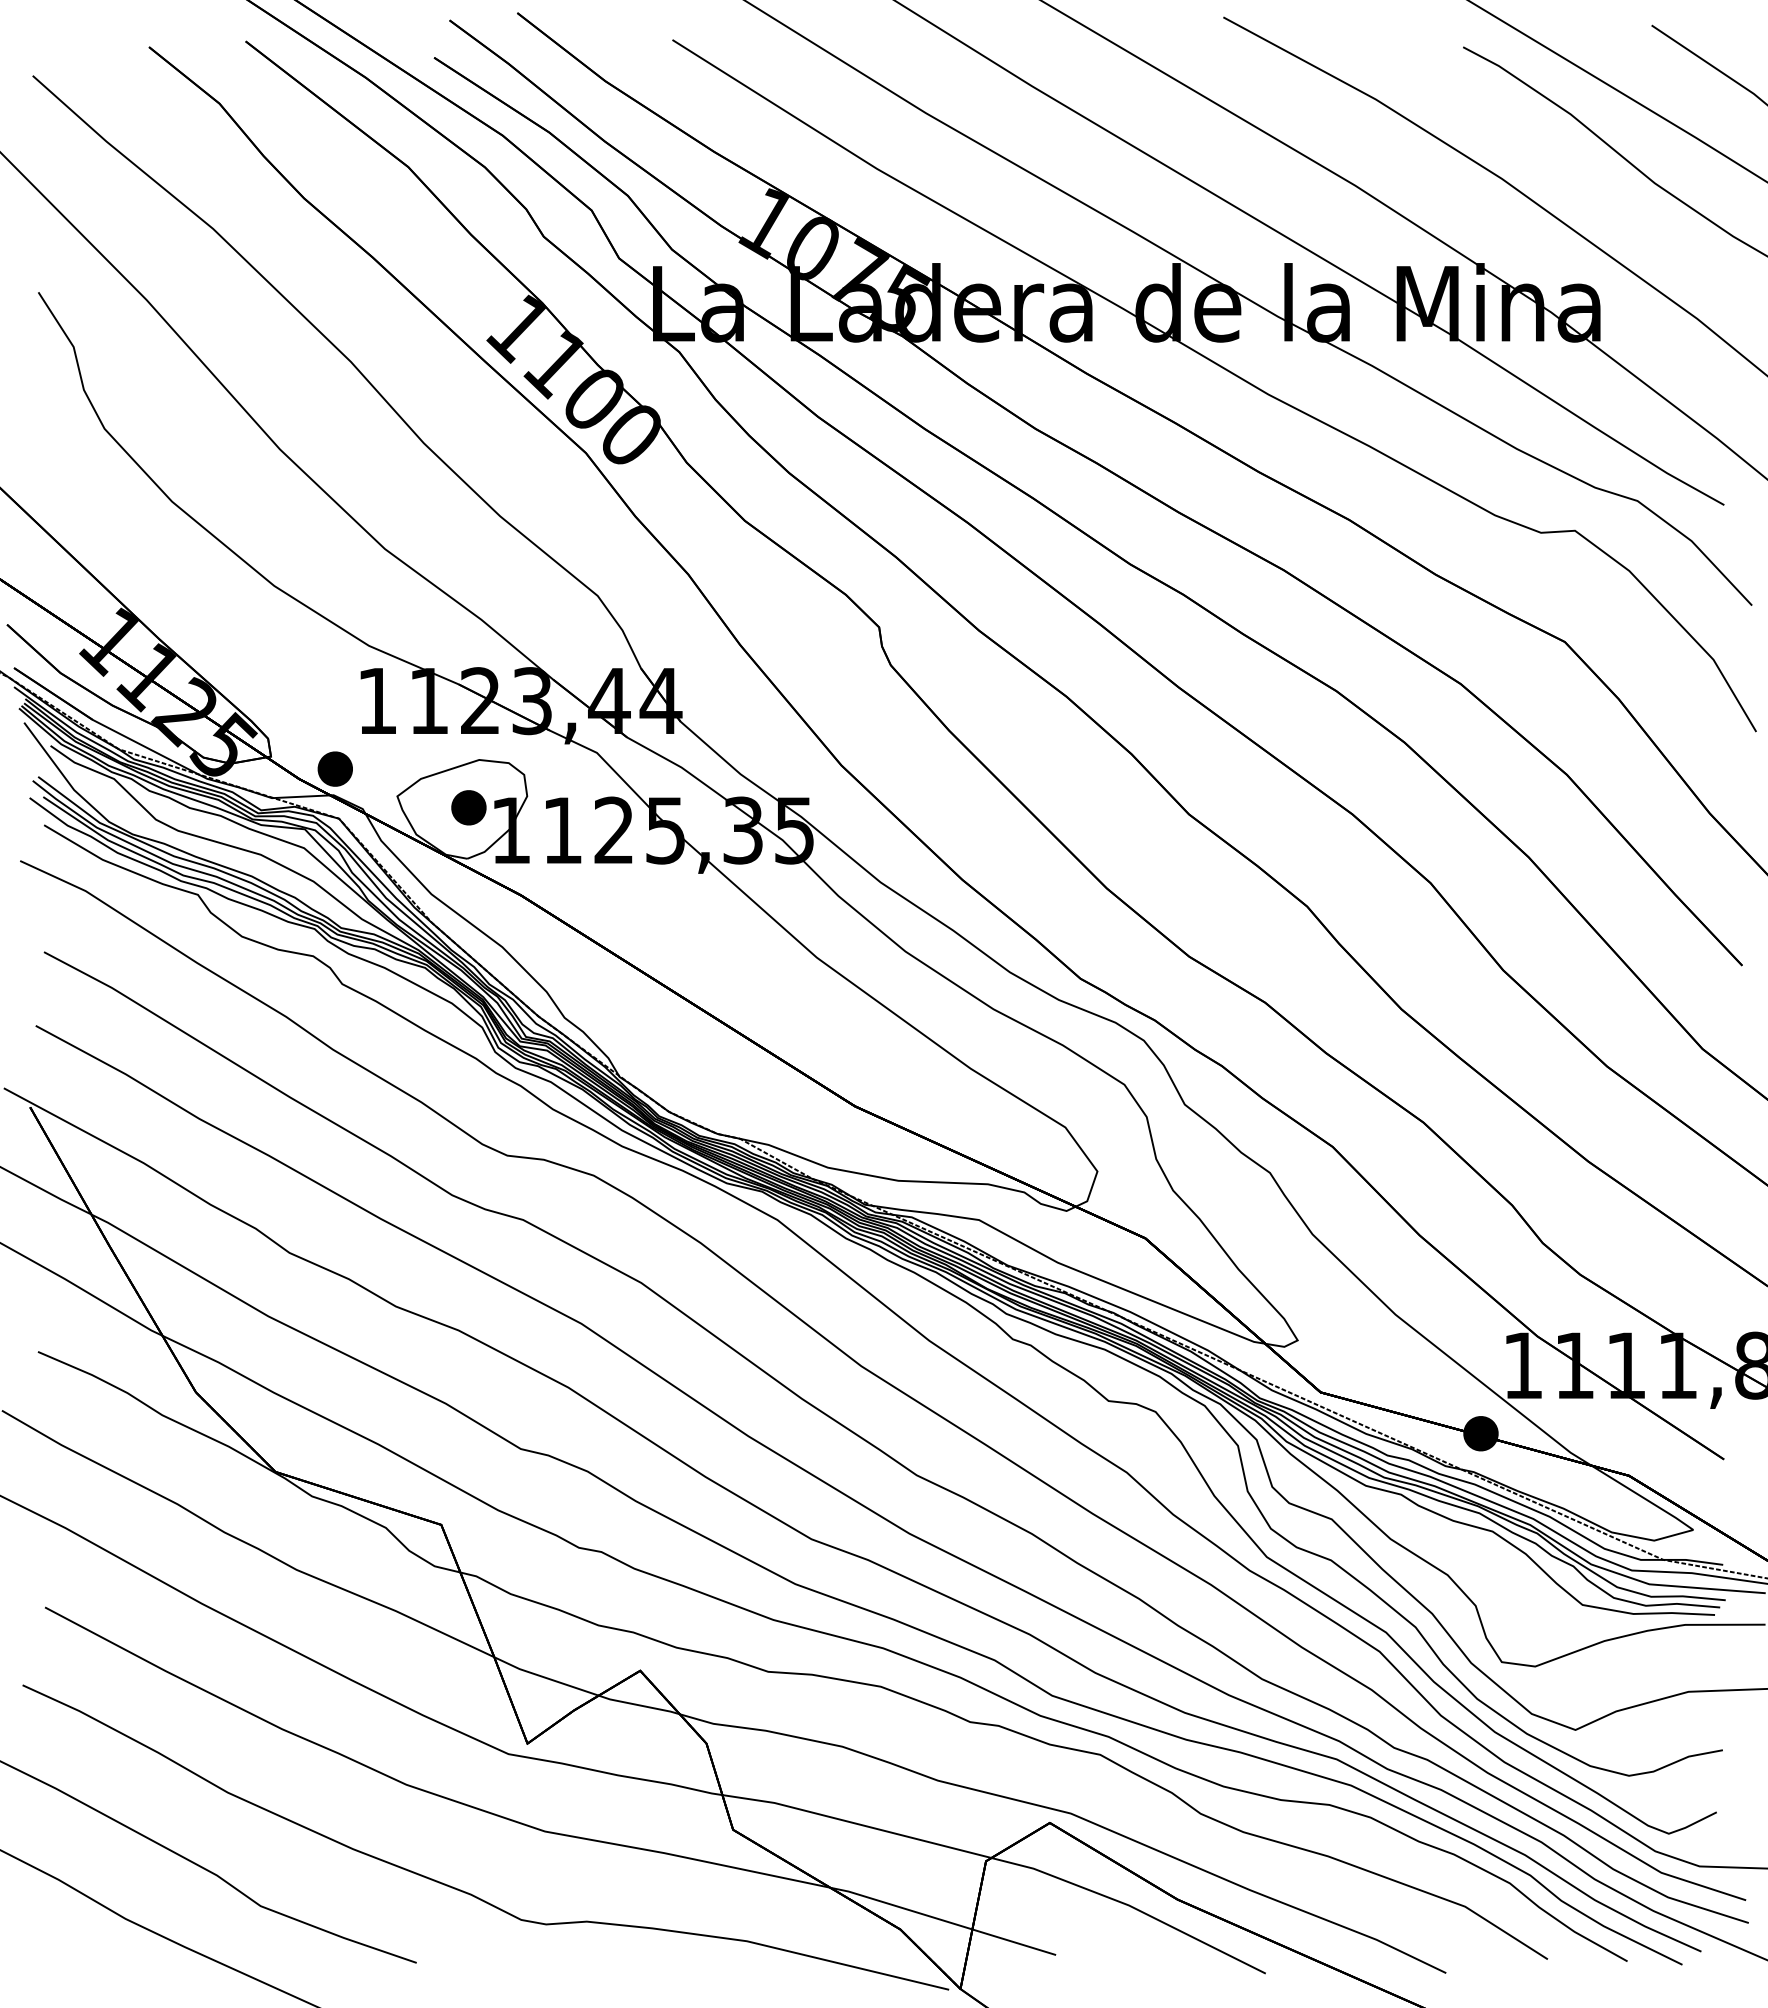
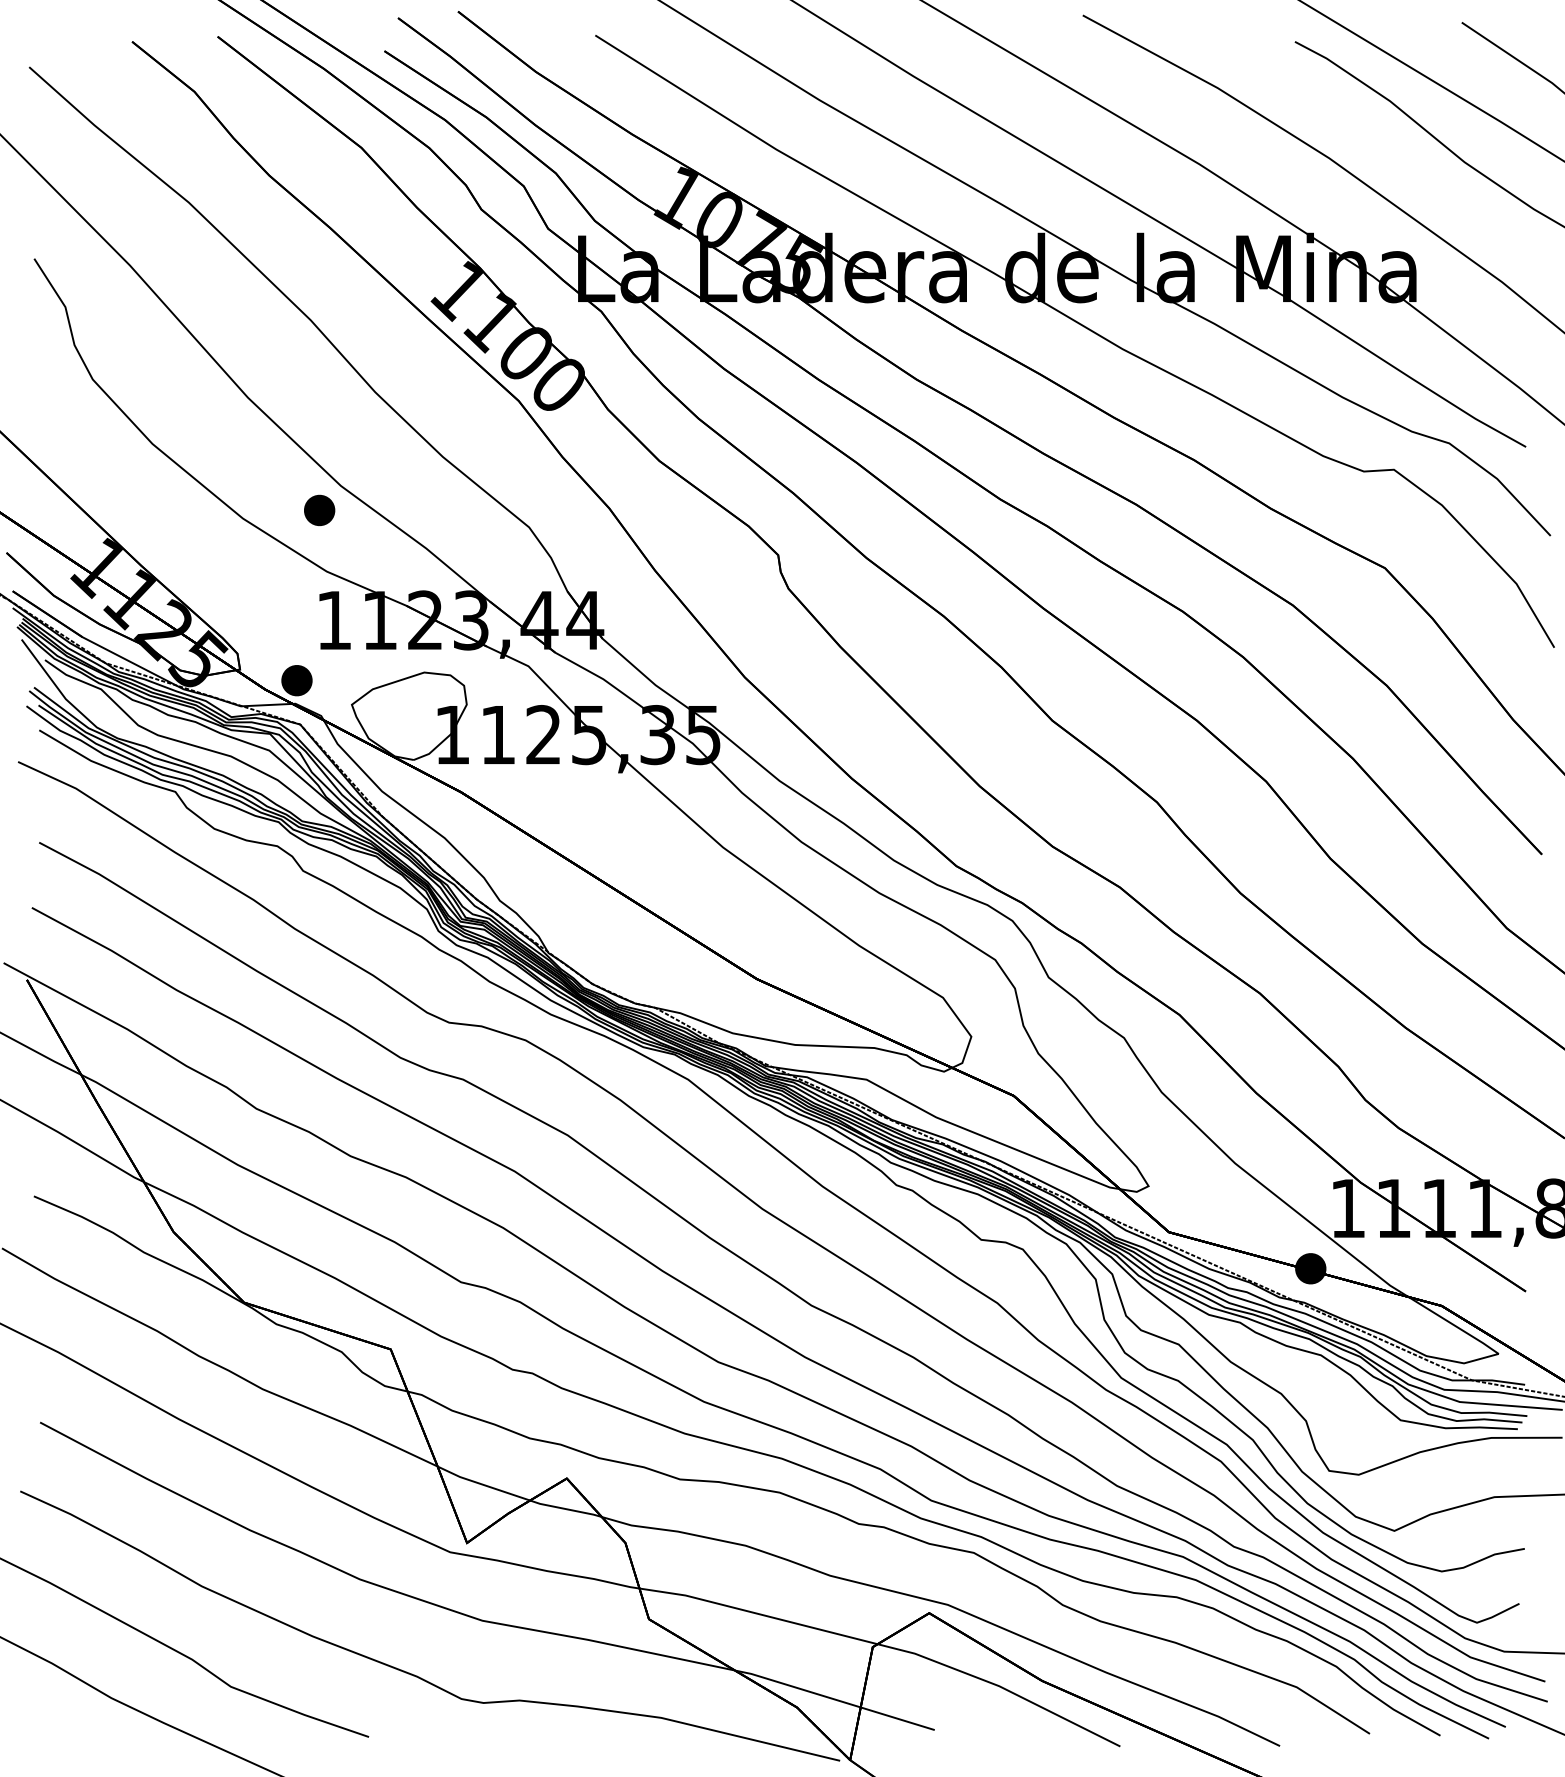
part: (468, 807) -> (319, 510), moved

